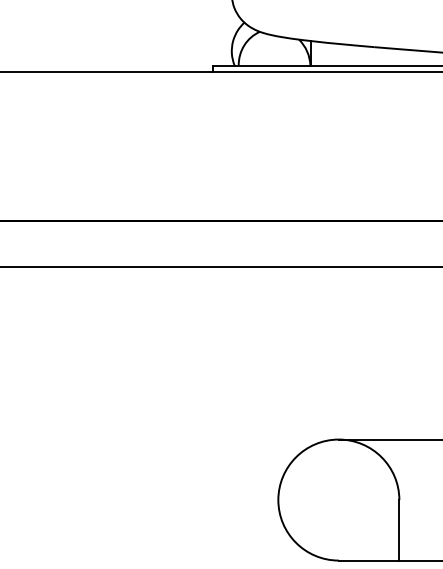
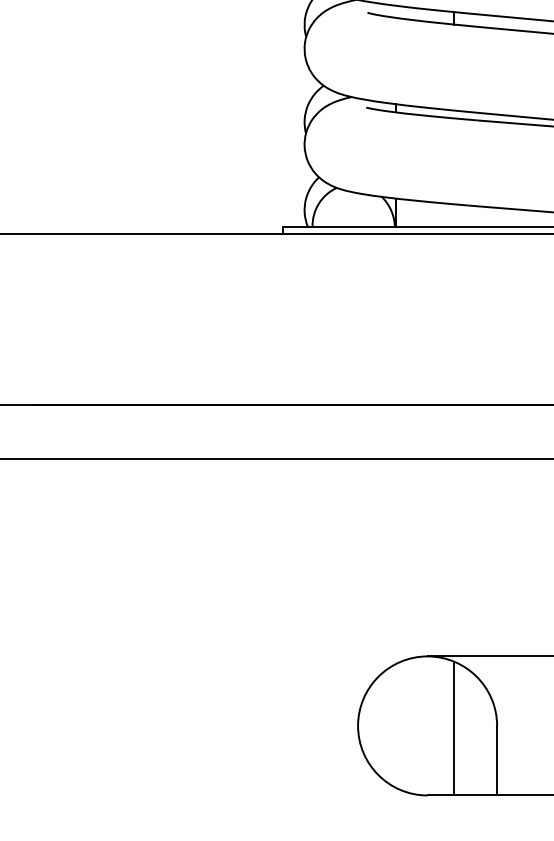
line: (362, 502) -> (454, 728), added

